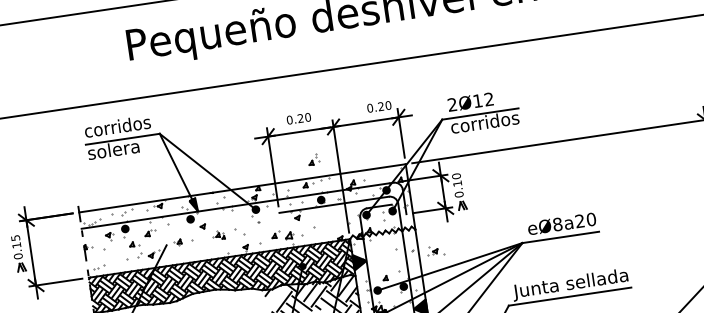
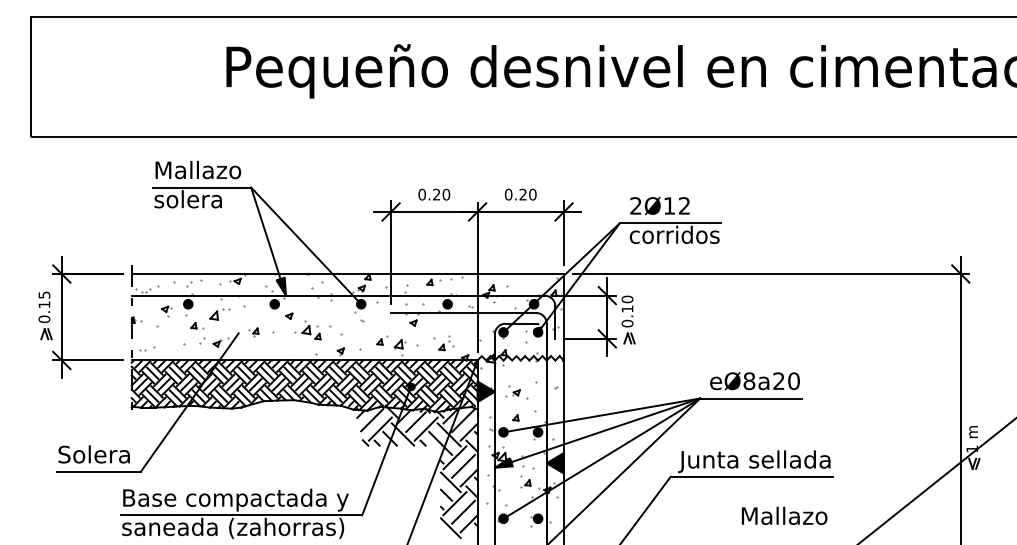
text: (379, 106) -> (520, 194), moved
text: (117, 126) -> (197, 169), corridos -> Mallazo
part: (314, 159) -> (446, 343), moved
part: (150, 233) -> (219, 314), size x1.43
part: (218, 235) -> (307, 330), size x1.67
part: (435, 251) -> (516, 392), moved
line: (277, 296) -> (372, 420), added

